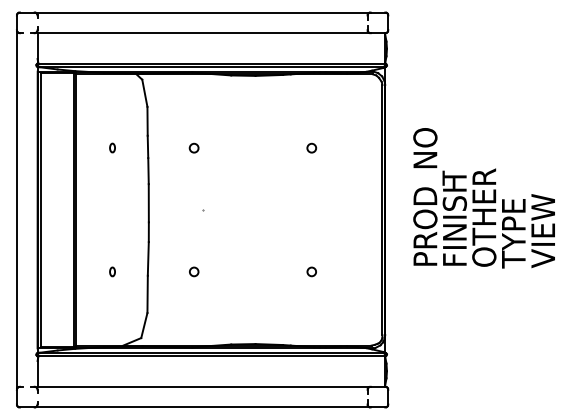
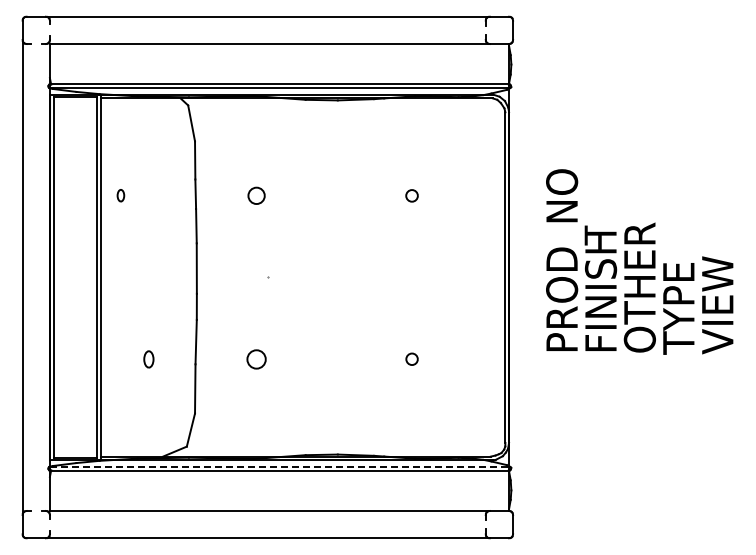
part: (112, 147) -> (120, 195), moved
circle: (194, 147) -> (256, 195), size x1.4
part: (112, 271) -> (148, 358), size x1.4
circle: (194, 271) -> (256, 358), size x1.6
line: (212, 353) -> (280, 466), solid -> dashed

